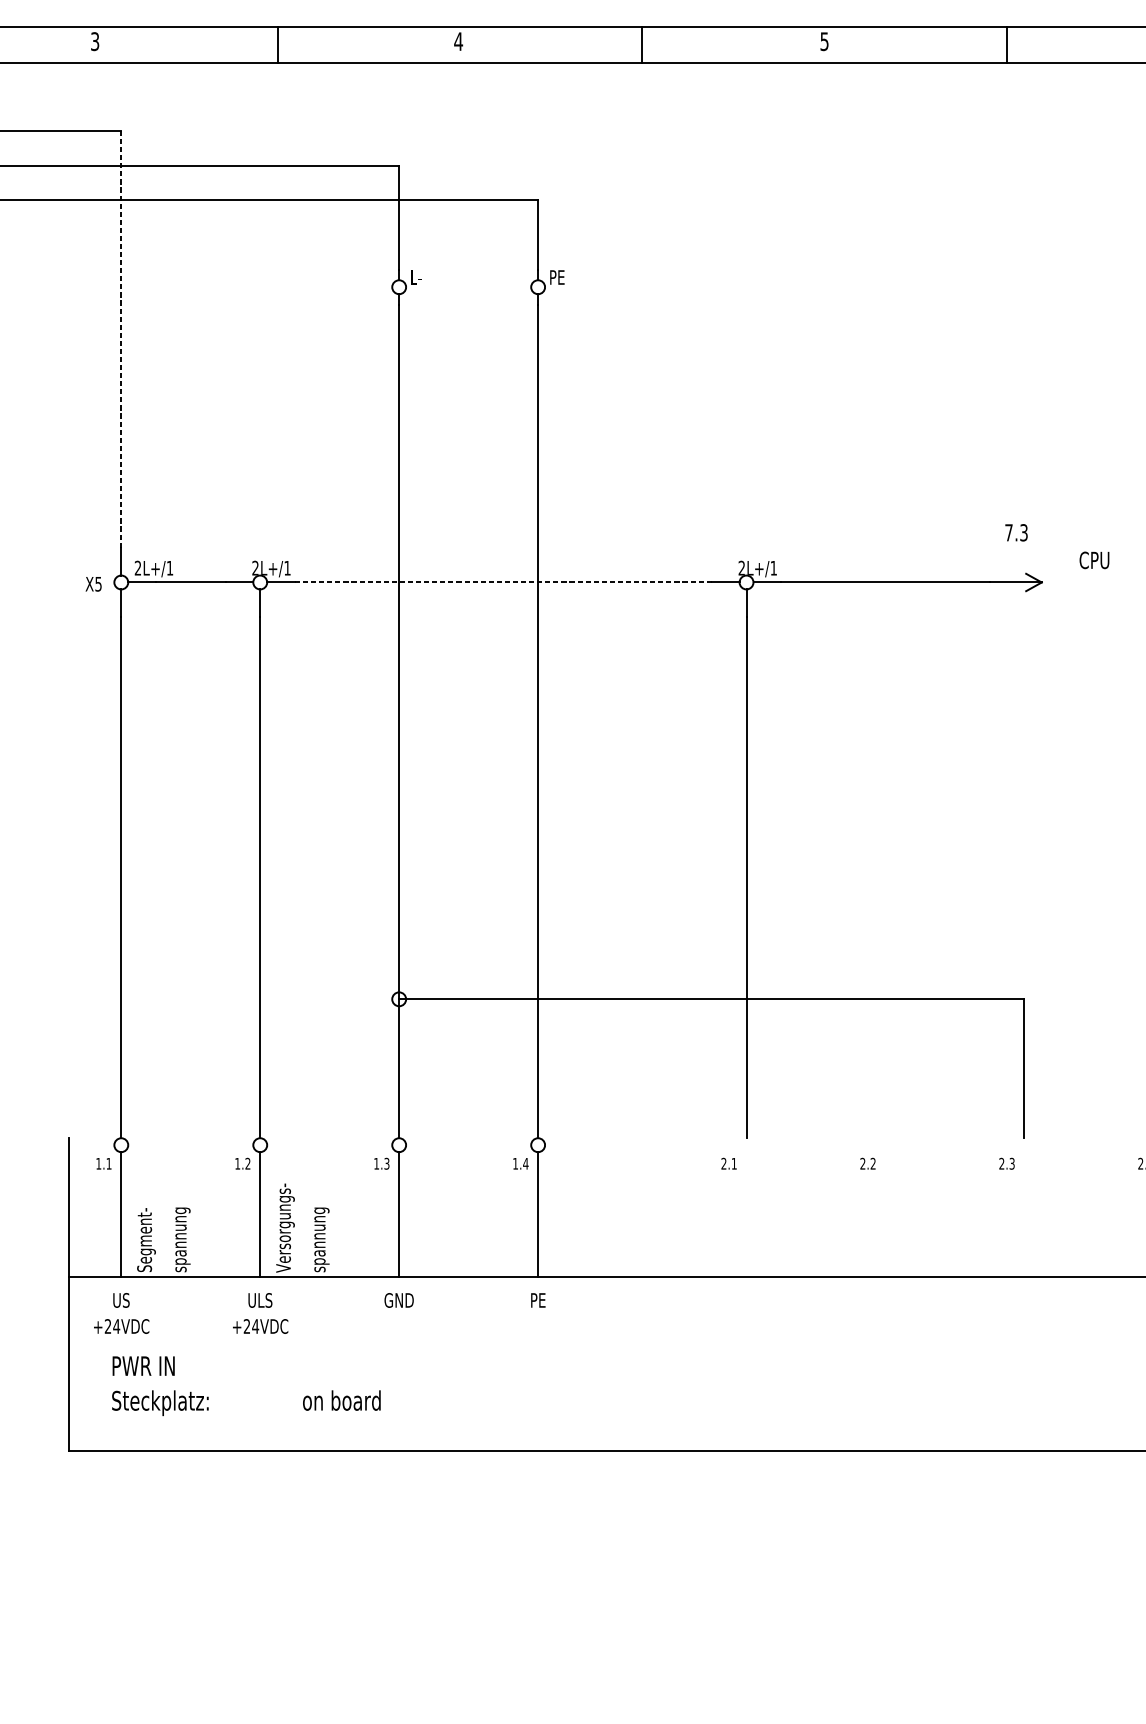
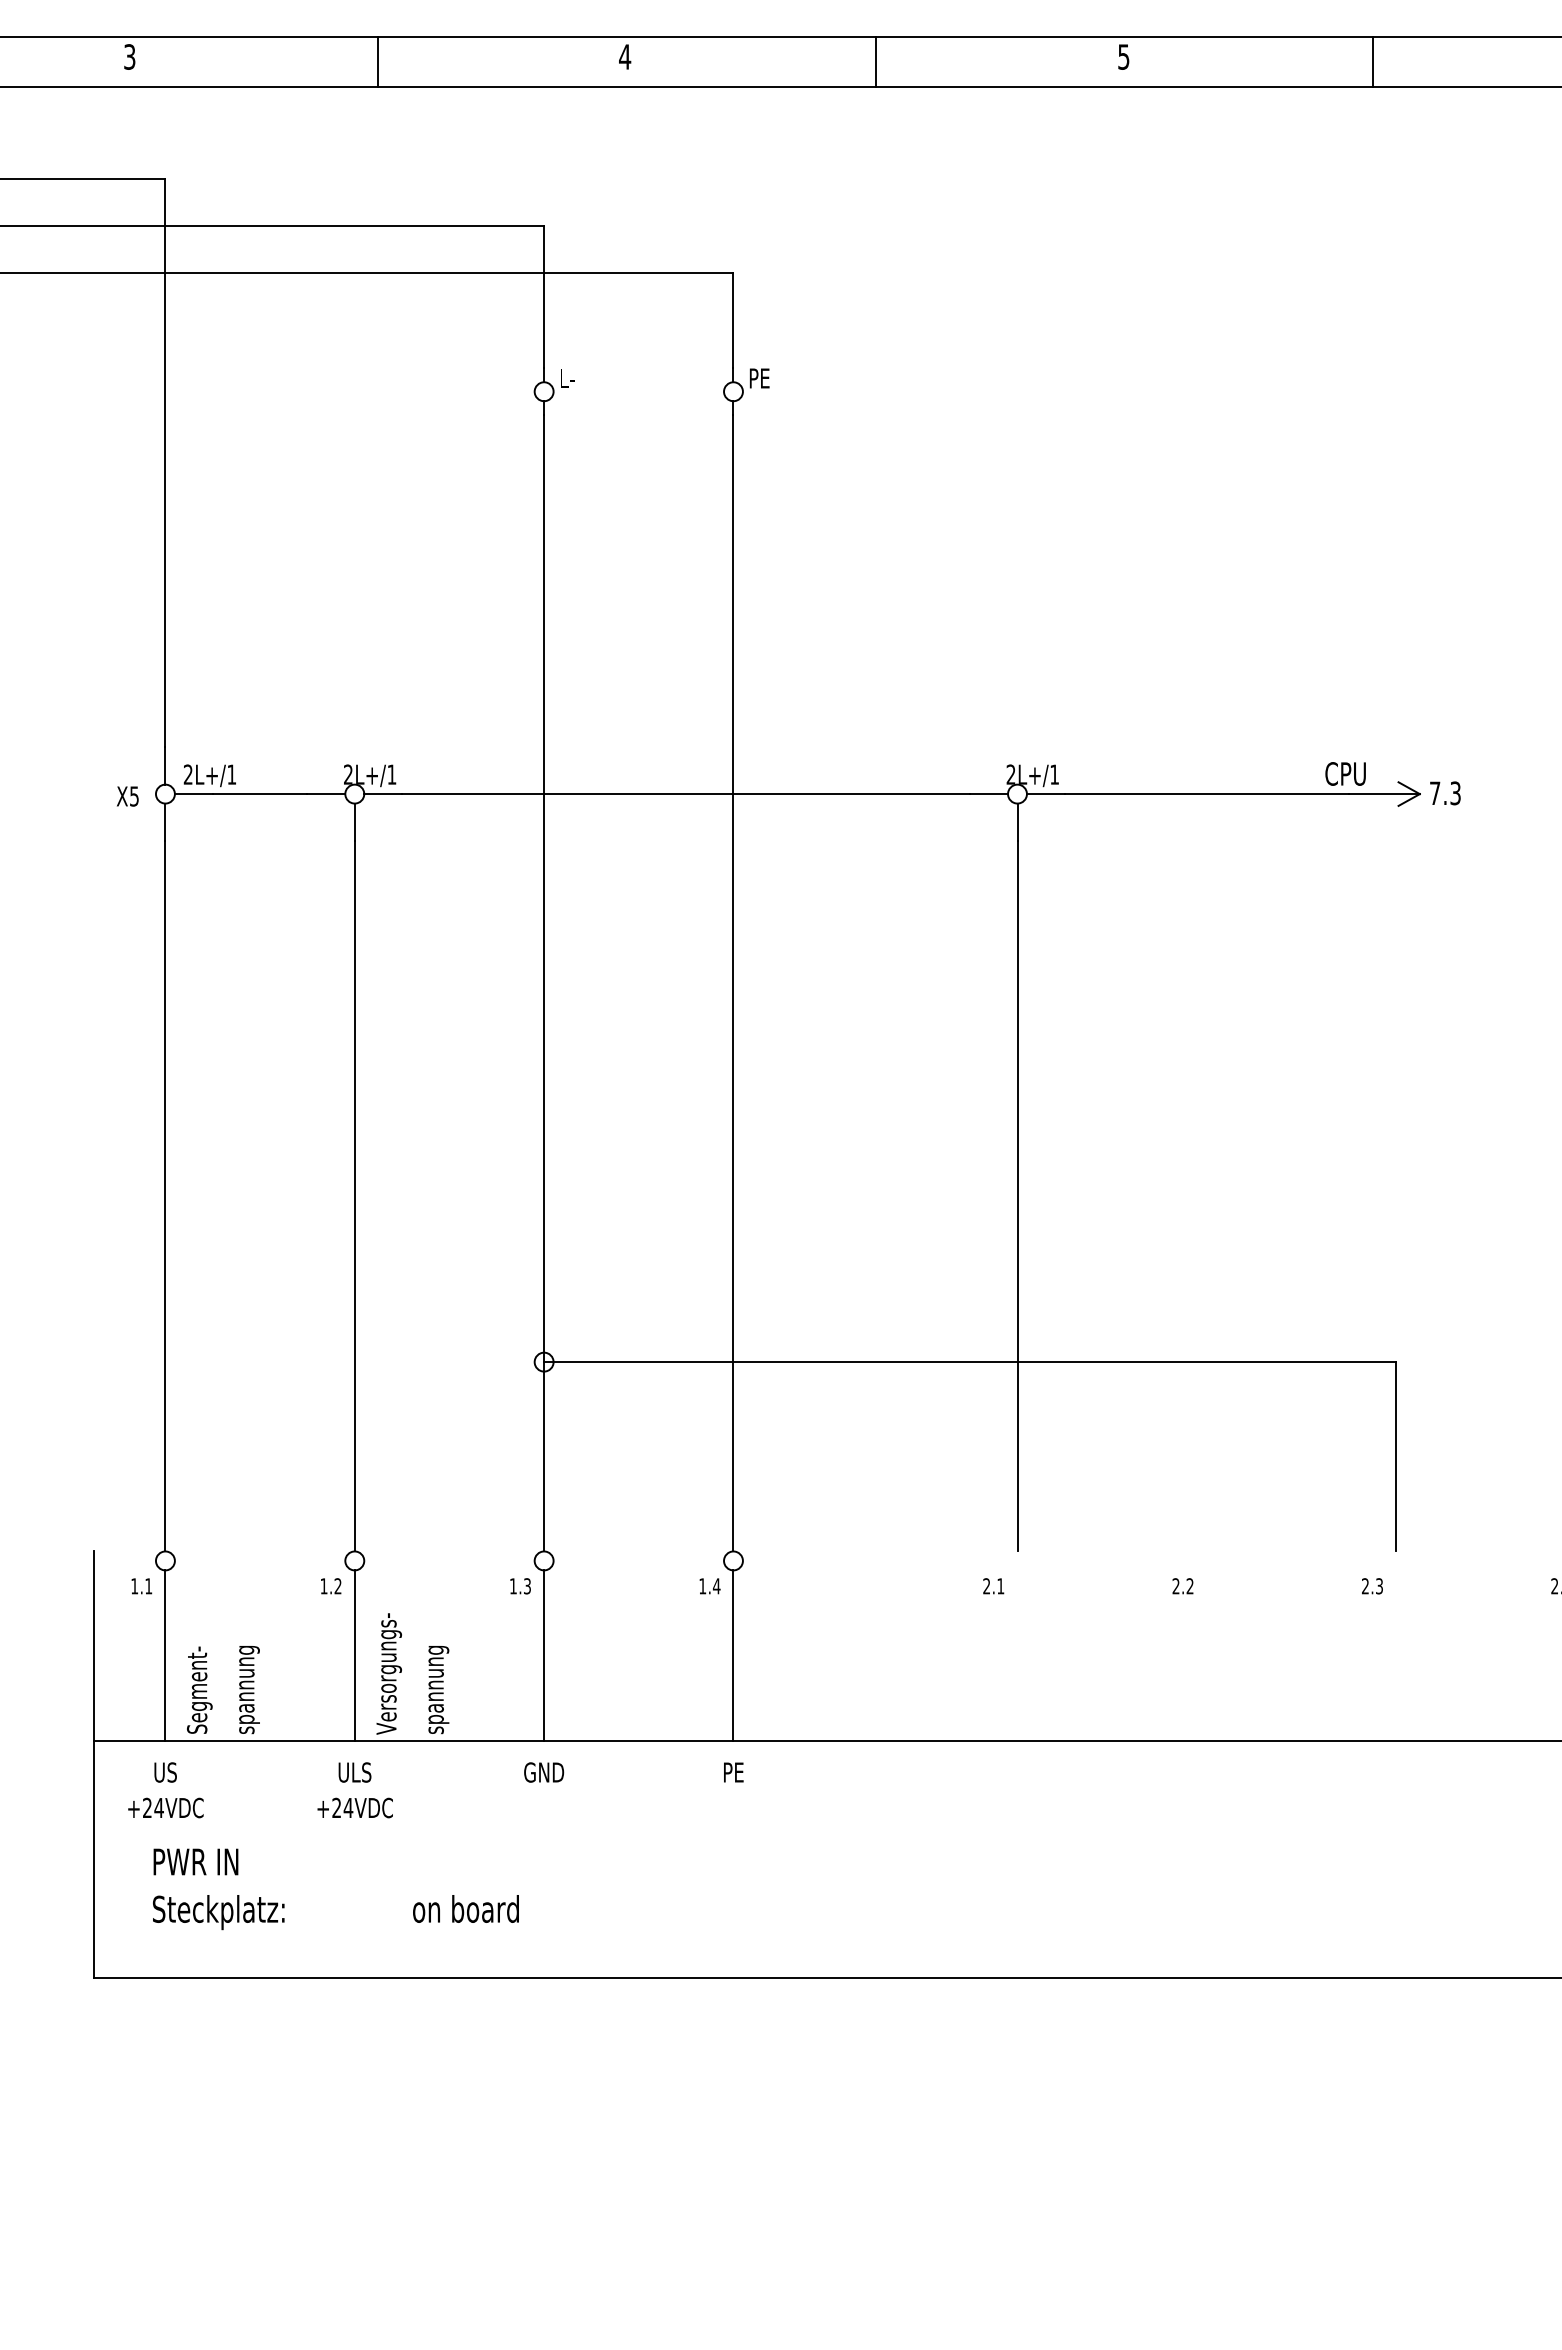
line: (121, 339) -> (165, 462), dashed -> solid
text: (1016, 532) -> (1445, 793), moved
text: (1094, 560) -> (1345, 773), moved
line: (503, 582) -> (686, 794), dashed -> solid

